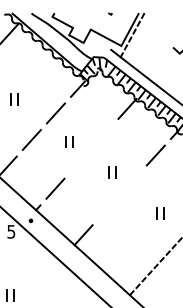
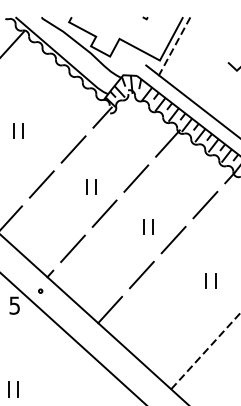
line: (103, 135) -> (136, 178), added
line: (79, 161) -> (104, 213), added
line: (131, 181) -> (173, 239), added
line: (107, 208) -> (141, 274), added

